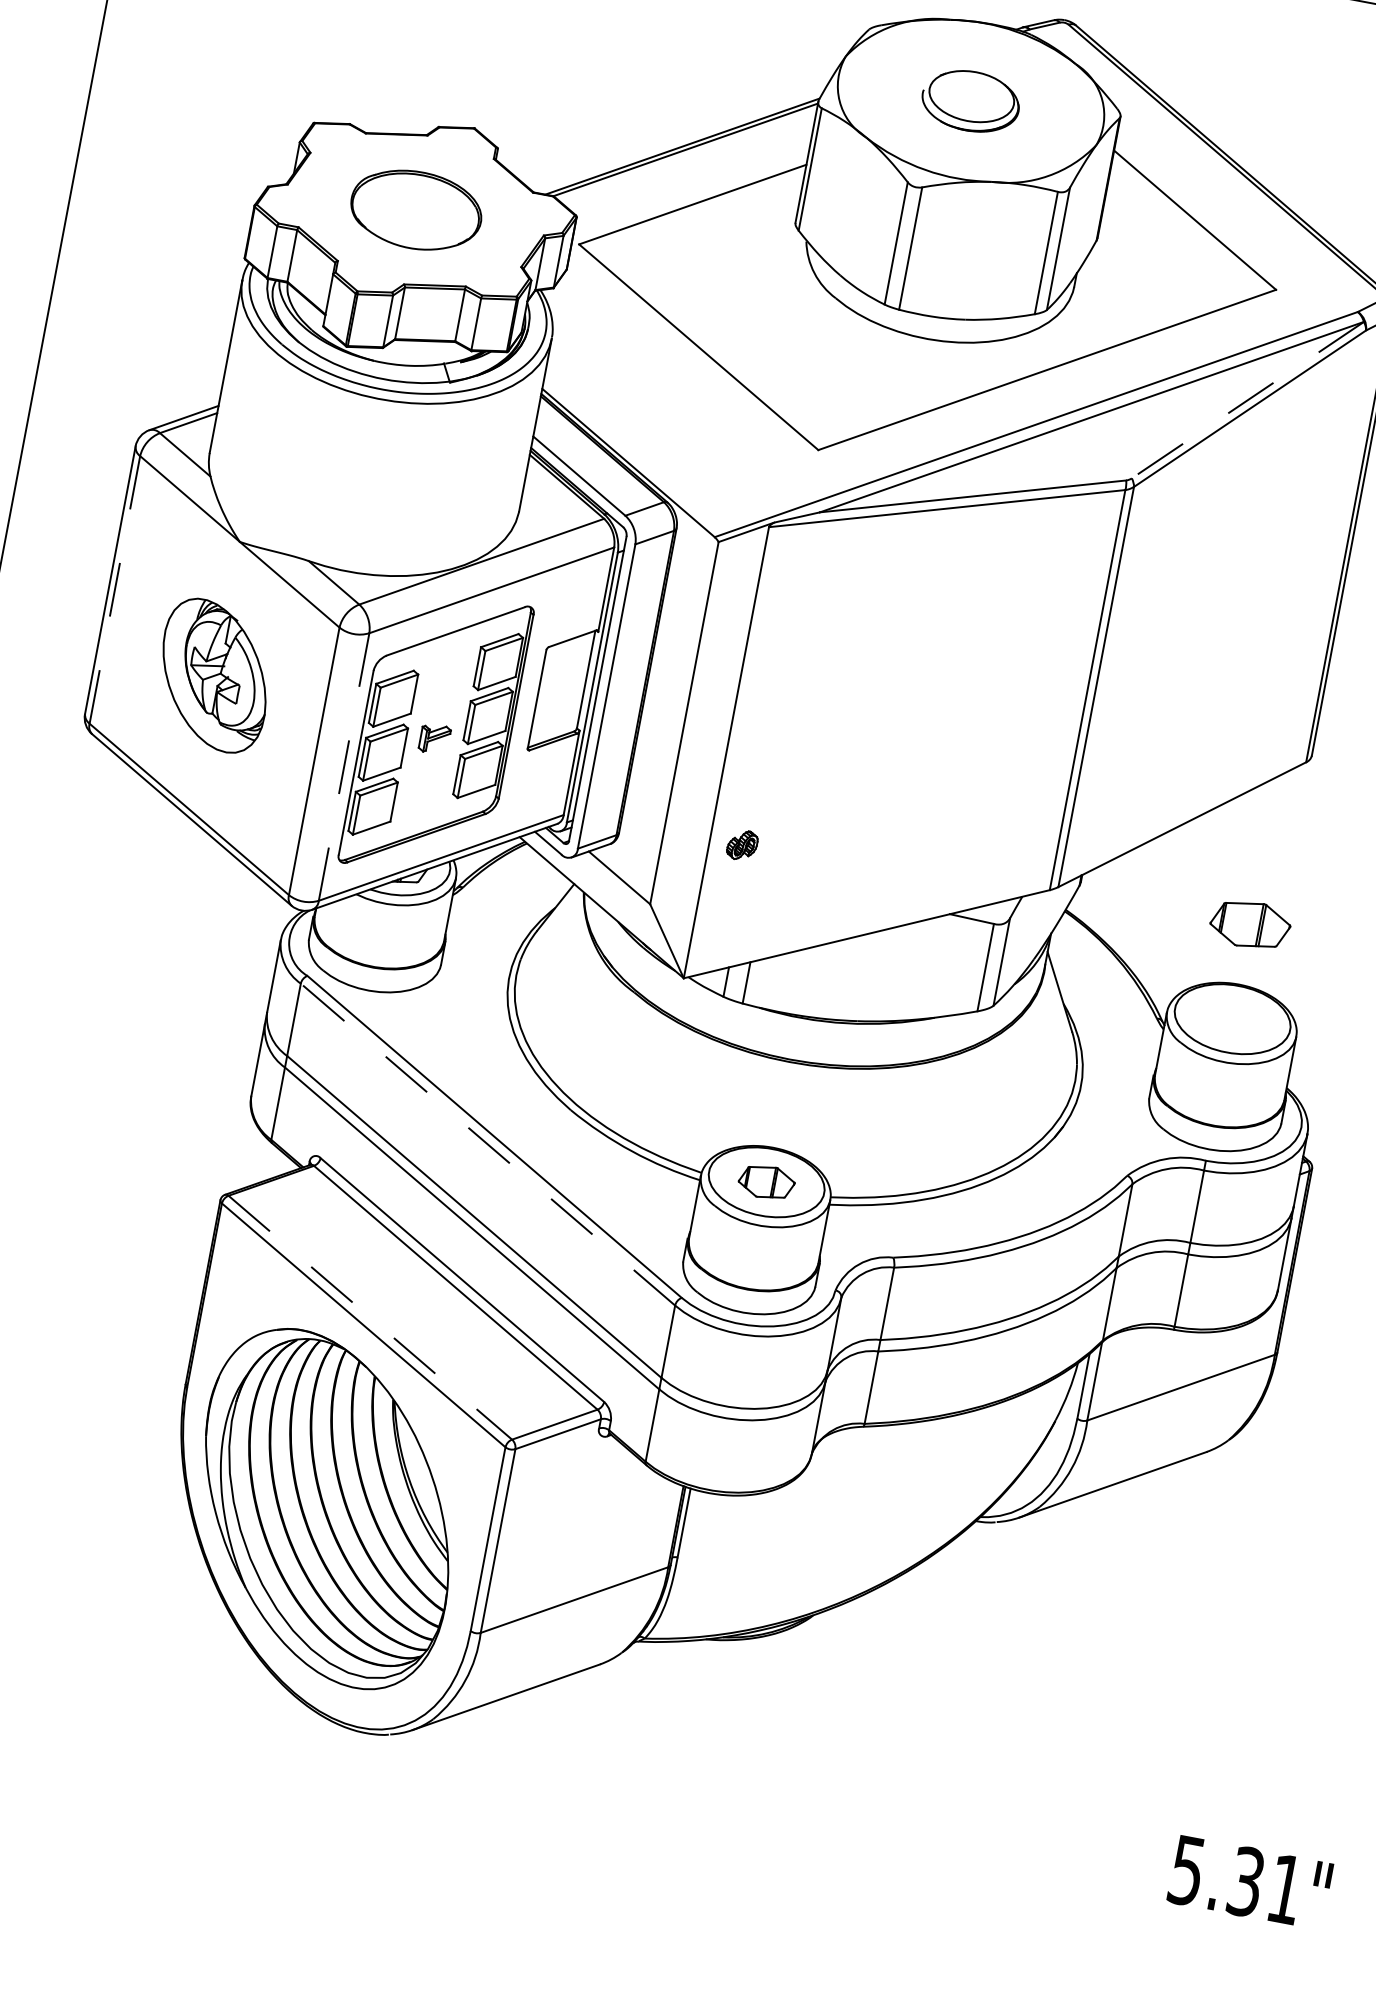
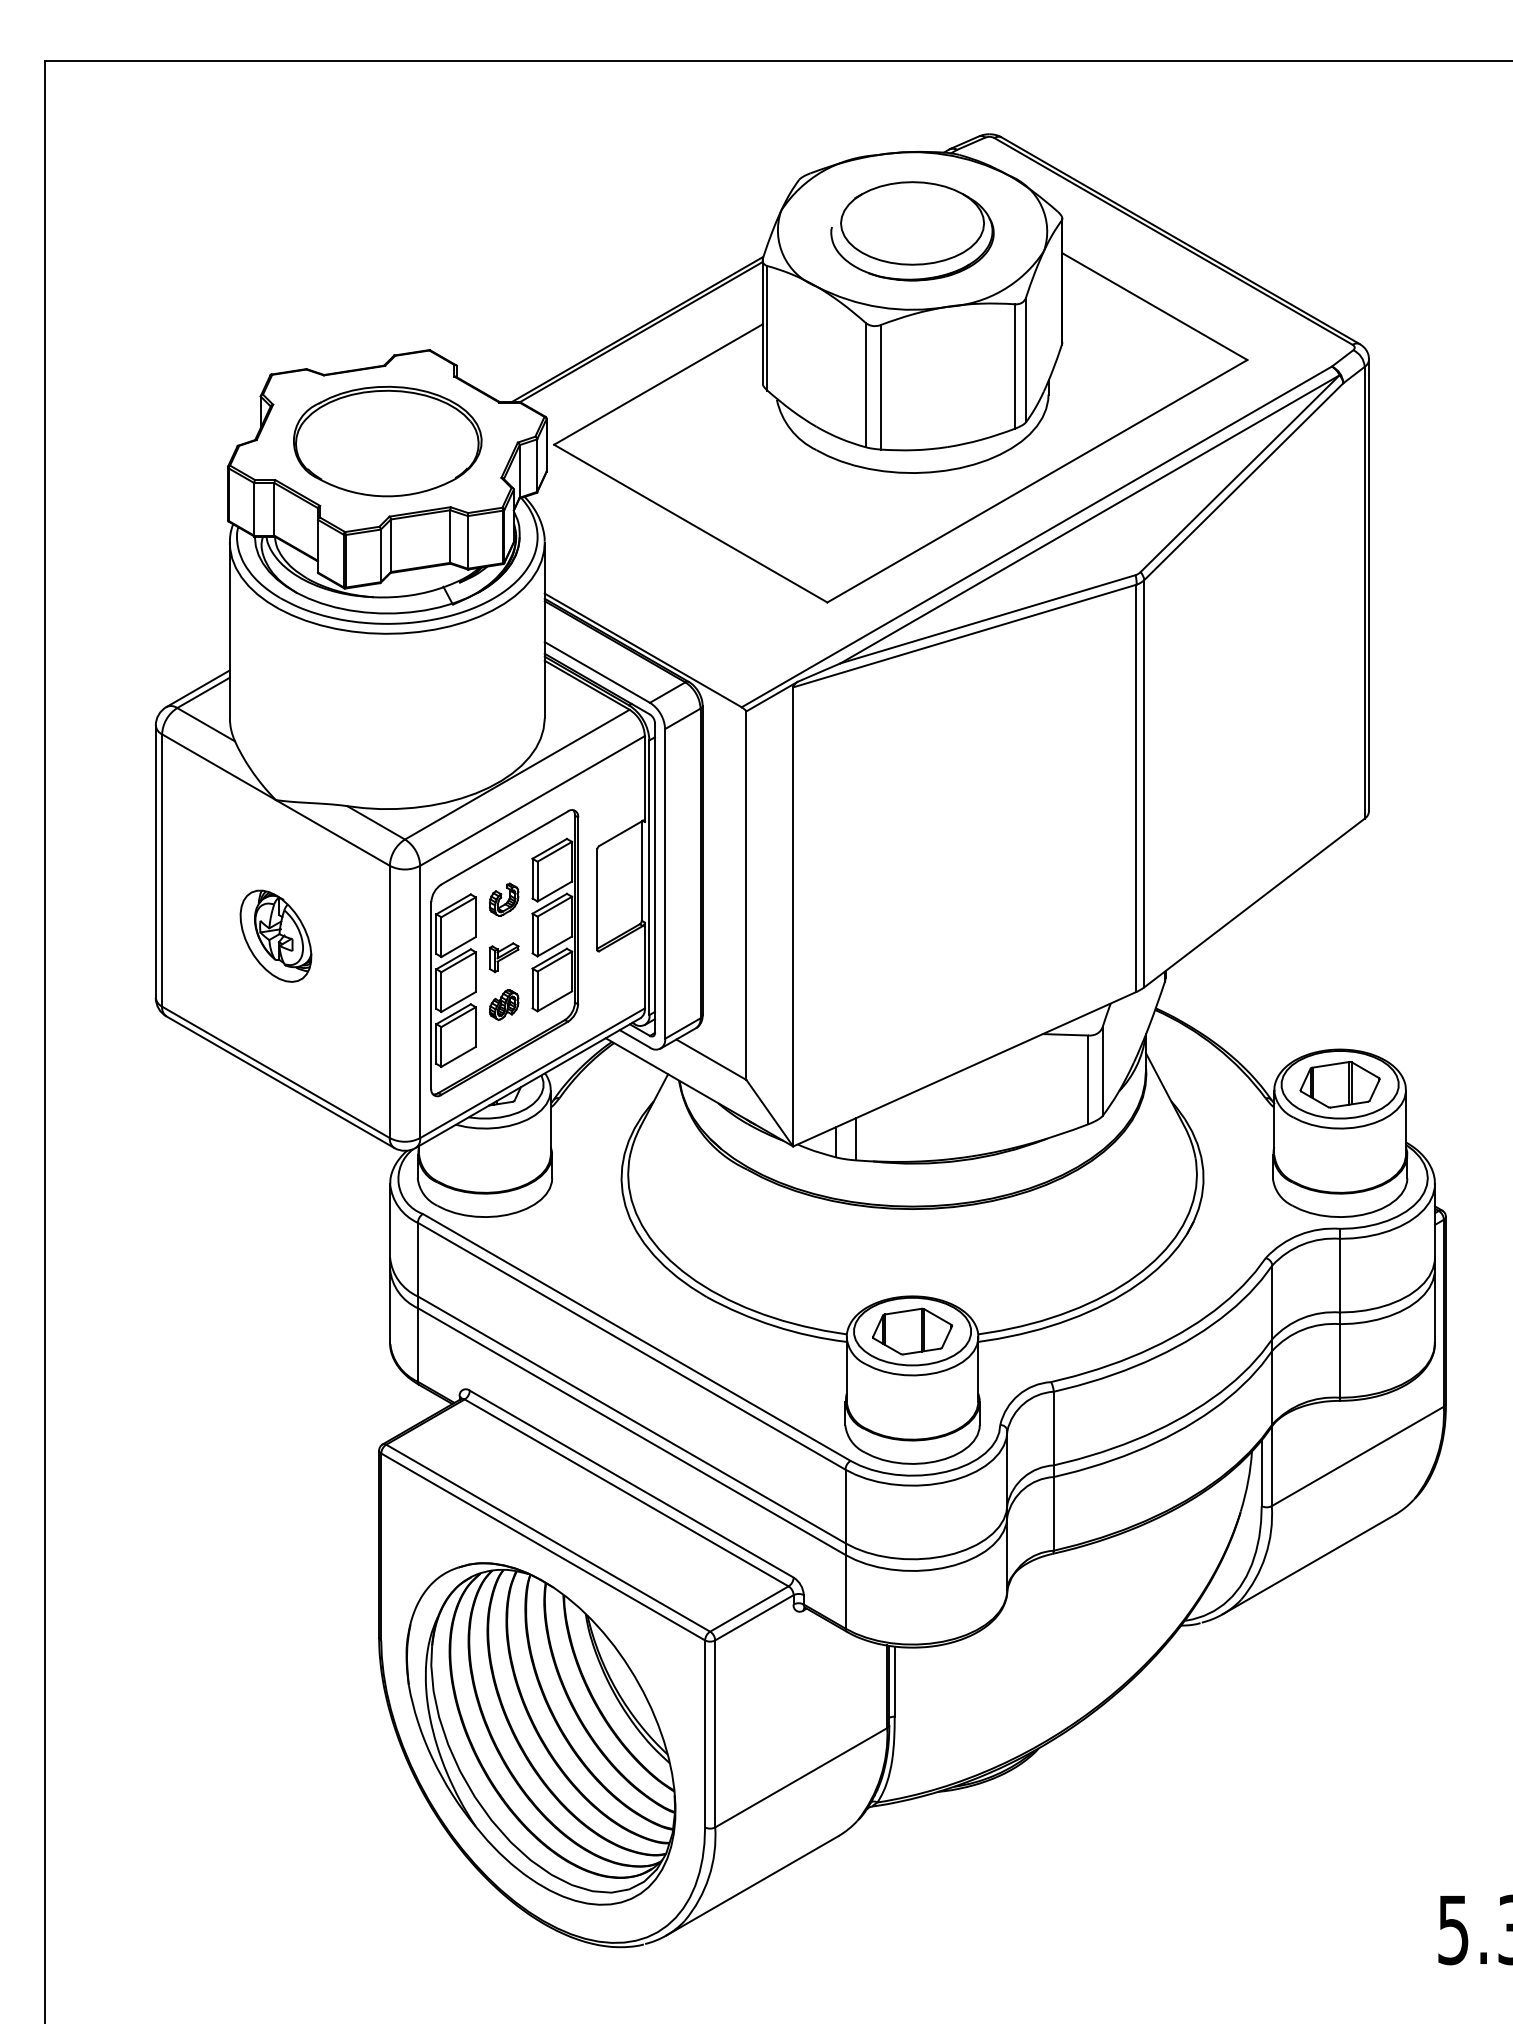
part: (970, 101) -> (912, 231), size x1.67
part: (416, 210) -> (387, 441), size x1.43
line: (1248, 400) -> (1240, 473), dashed -> solid
line: (115, 590) -> (162, 870), dashed -> solid
part: (214, 674) -> (275, 935), size x0.62
part: (445, 681) -> (504, 899), added
line: (344, 767) -> (420, 1002), dashed -> solid
part: (742, 844) -> (504, 1004), moved
part: (1249, 924) -> (1339, 1084), moved
line: (487, 1144) -> (631, 1346), dashed -> solid
part: (766, 1182) -> (912, 1331), size x1.43
line: (370, 1318) -> (548, 1538), dashed -> solid

